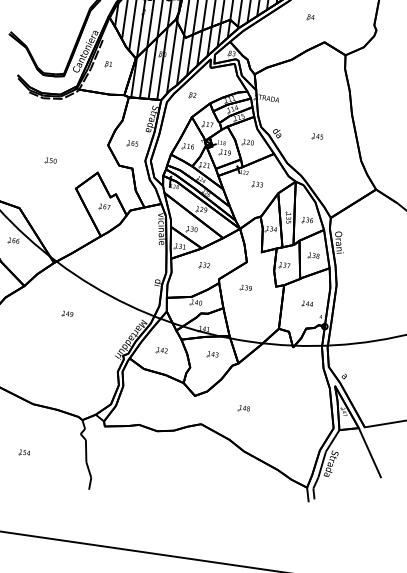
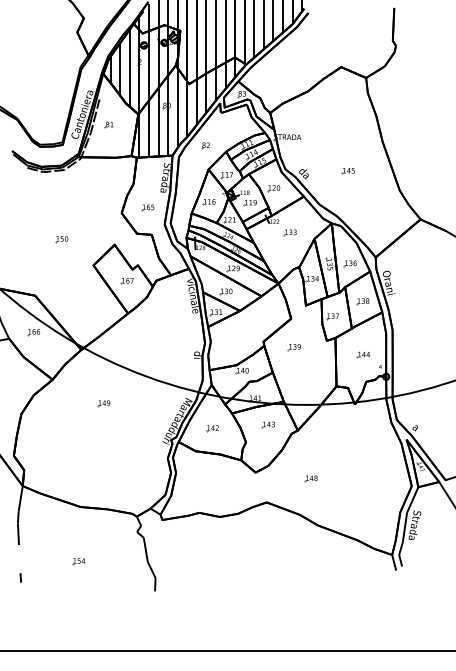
part: (309, 17) -> (321, 42), removed
part: (203, 264) -> (244, 328), removed

